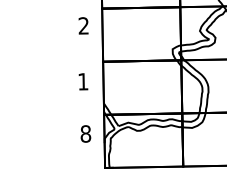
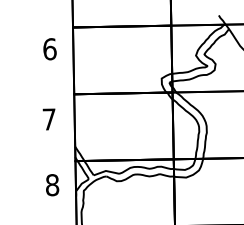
text: (83, 25) -> (49, 48), 2 -> 6
text: (83, 81) -> (49, 119), 1 -> 7

